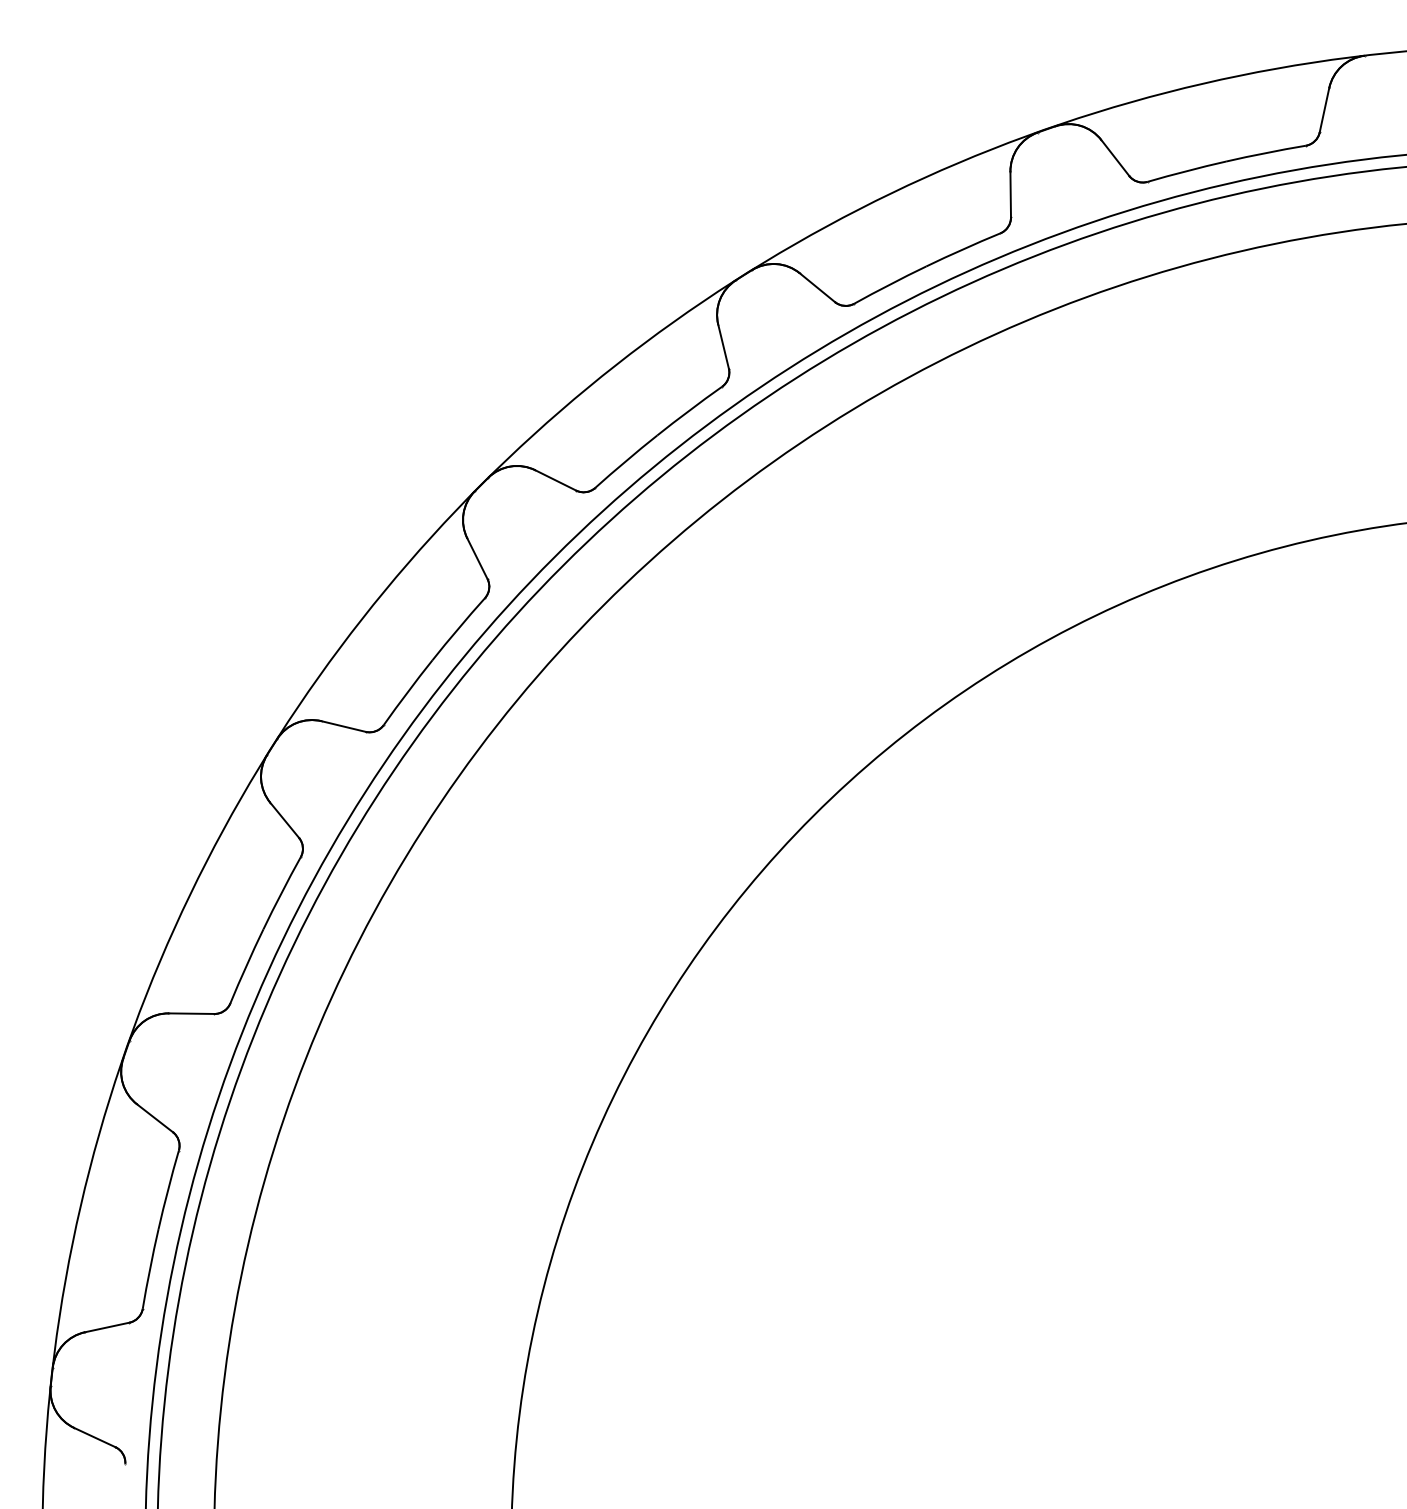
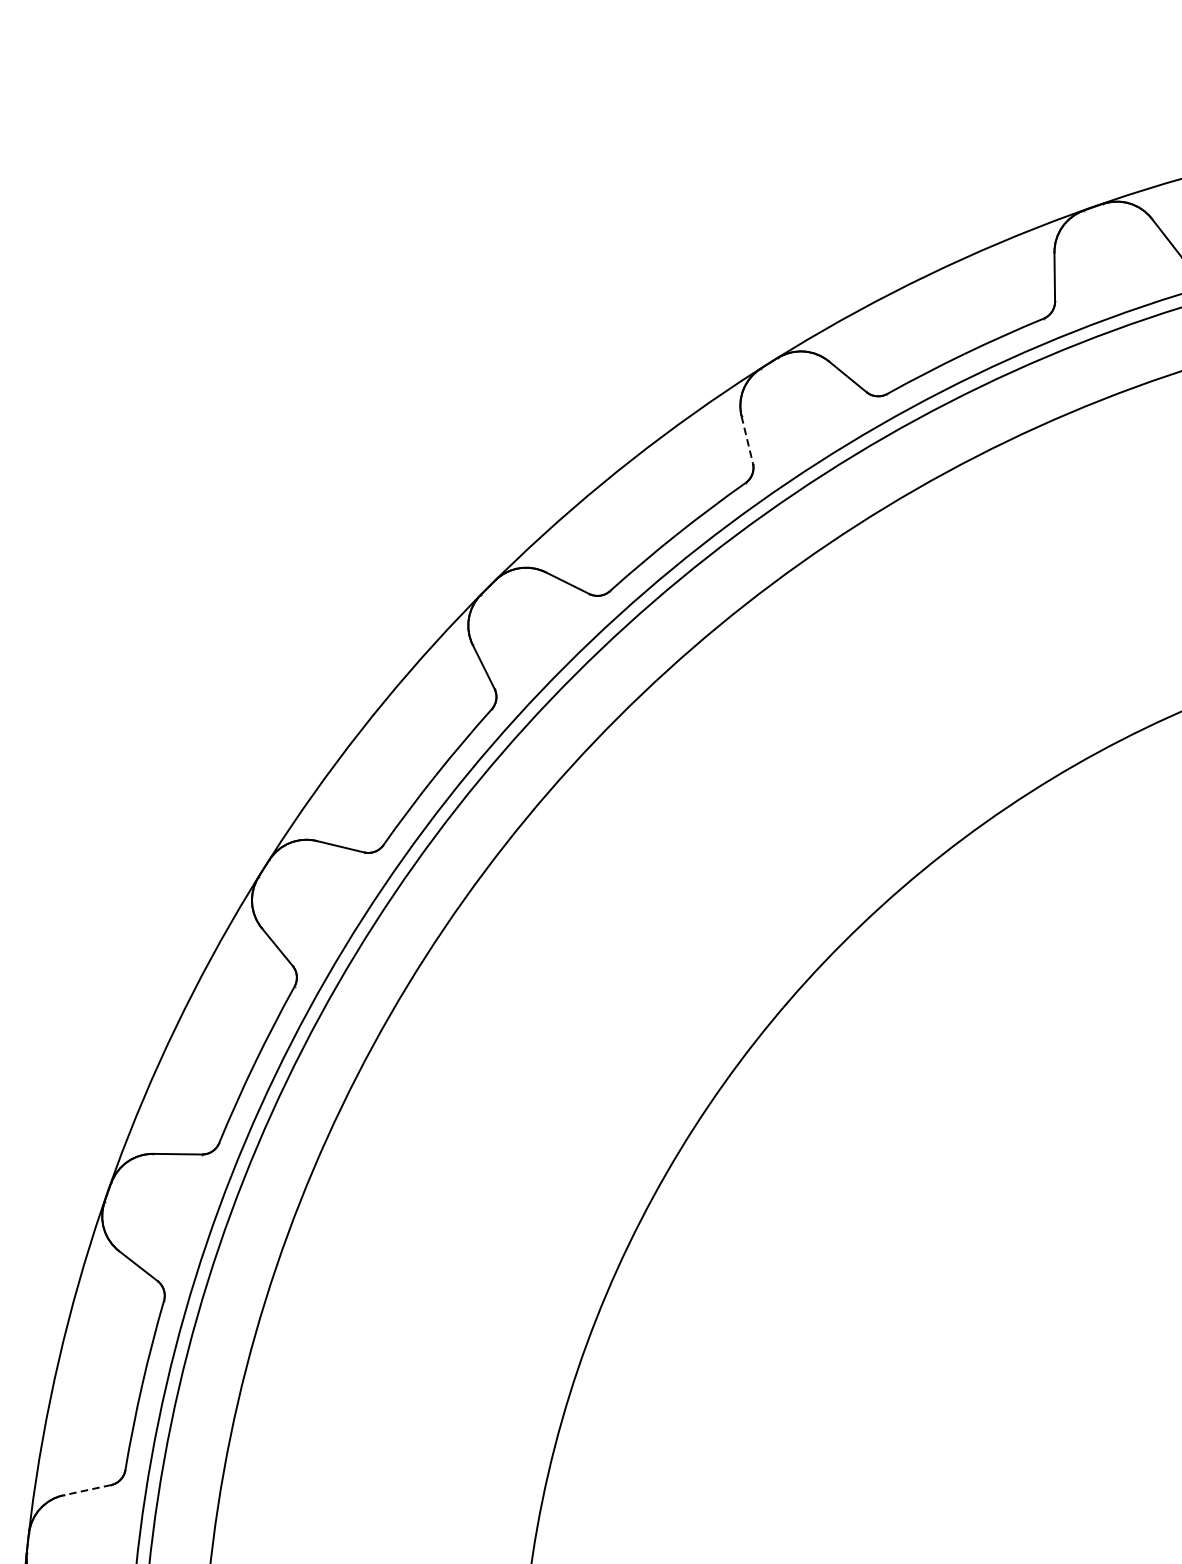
line: (723, 346) -> (747, 439), solid -> dashed
line: (107, 1327) -> (87, 1490), solid -> dashed

